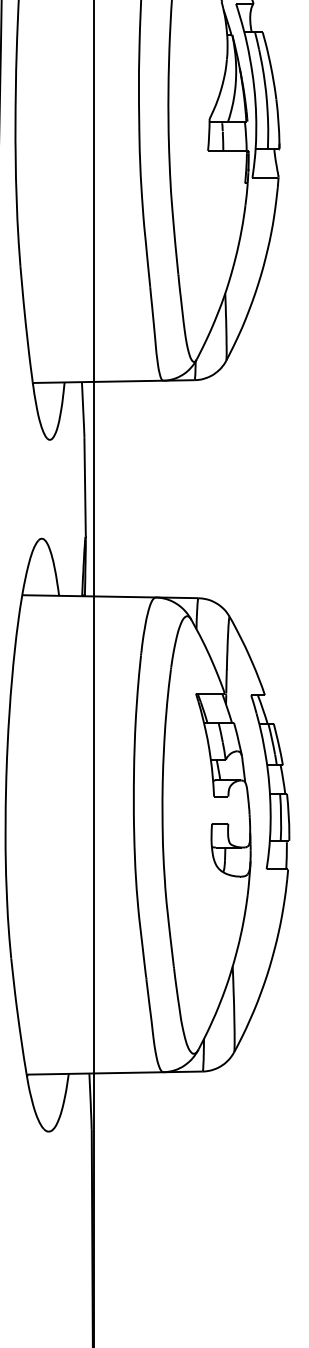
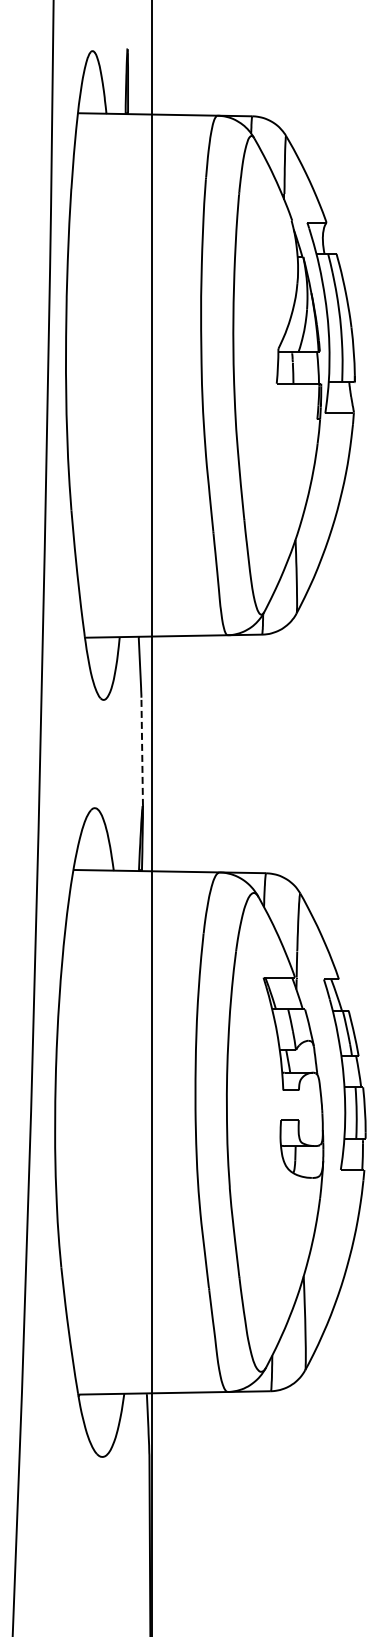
line: (85, 486) -> (142, 751), solid -> dashed

